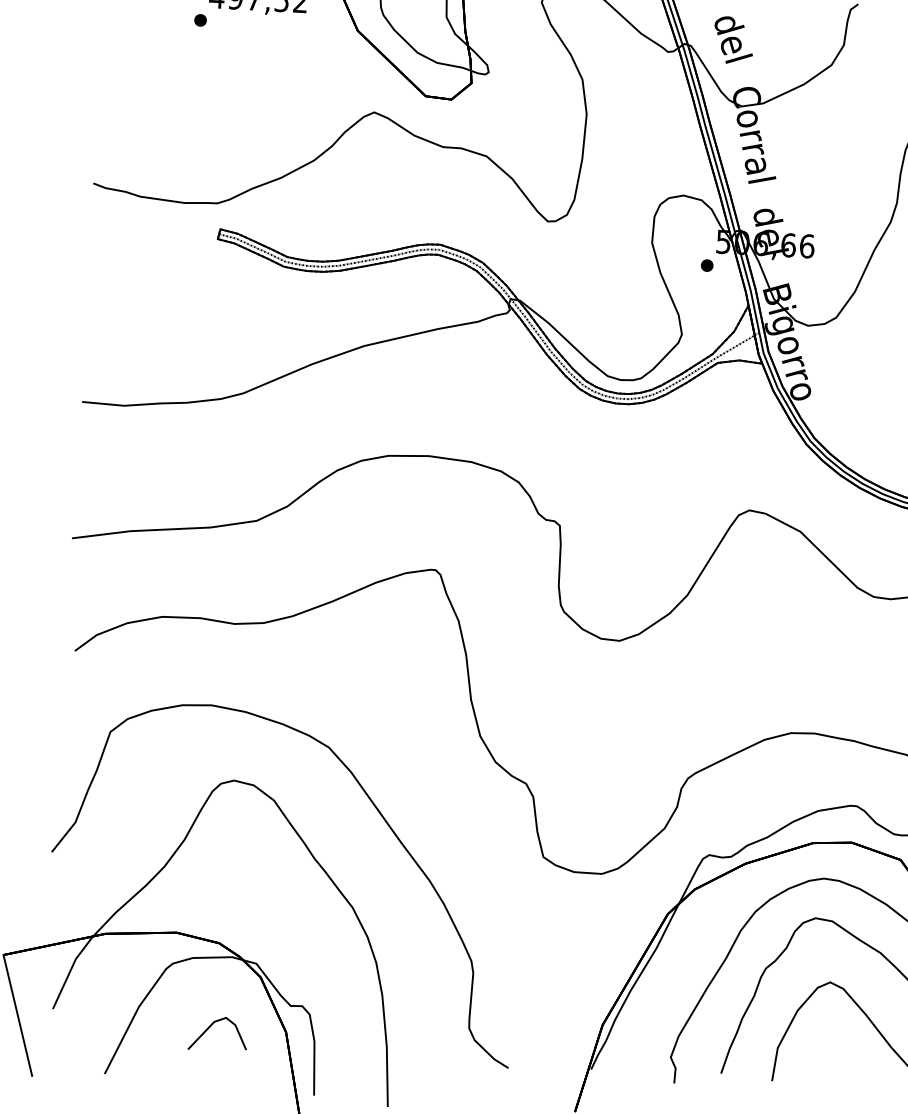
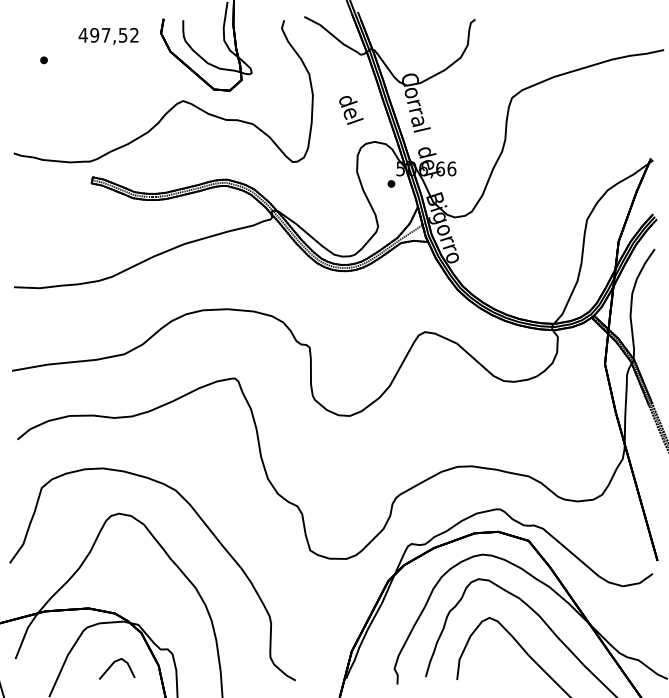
part: (199, 20) -> (43, 60), moved
text: (733, 40) -> (351, 110), moved

